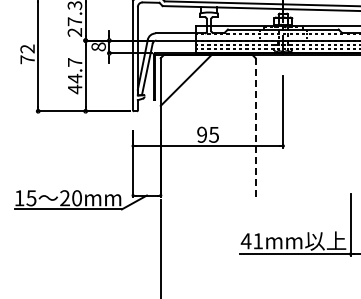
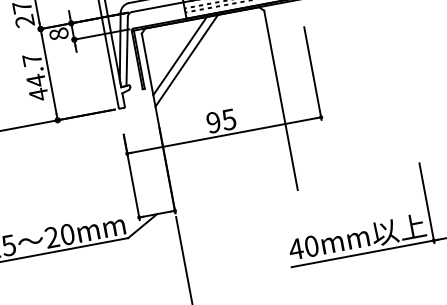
line: (190, 84) -> (186, 60), added
line: (255, 127) -> (280, 100), dashed -> solid
text: (258, 241) -> (312, 246), 41mm -> 40mm

